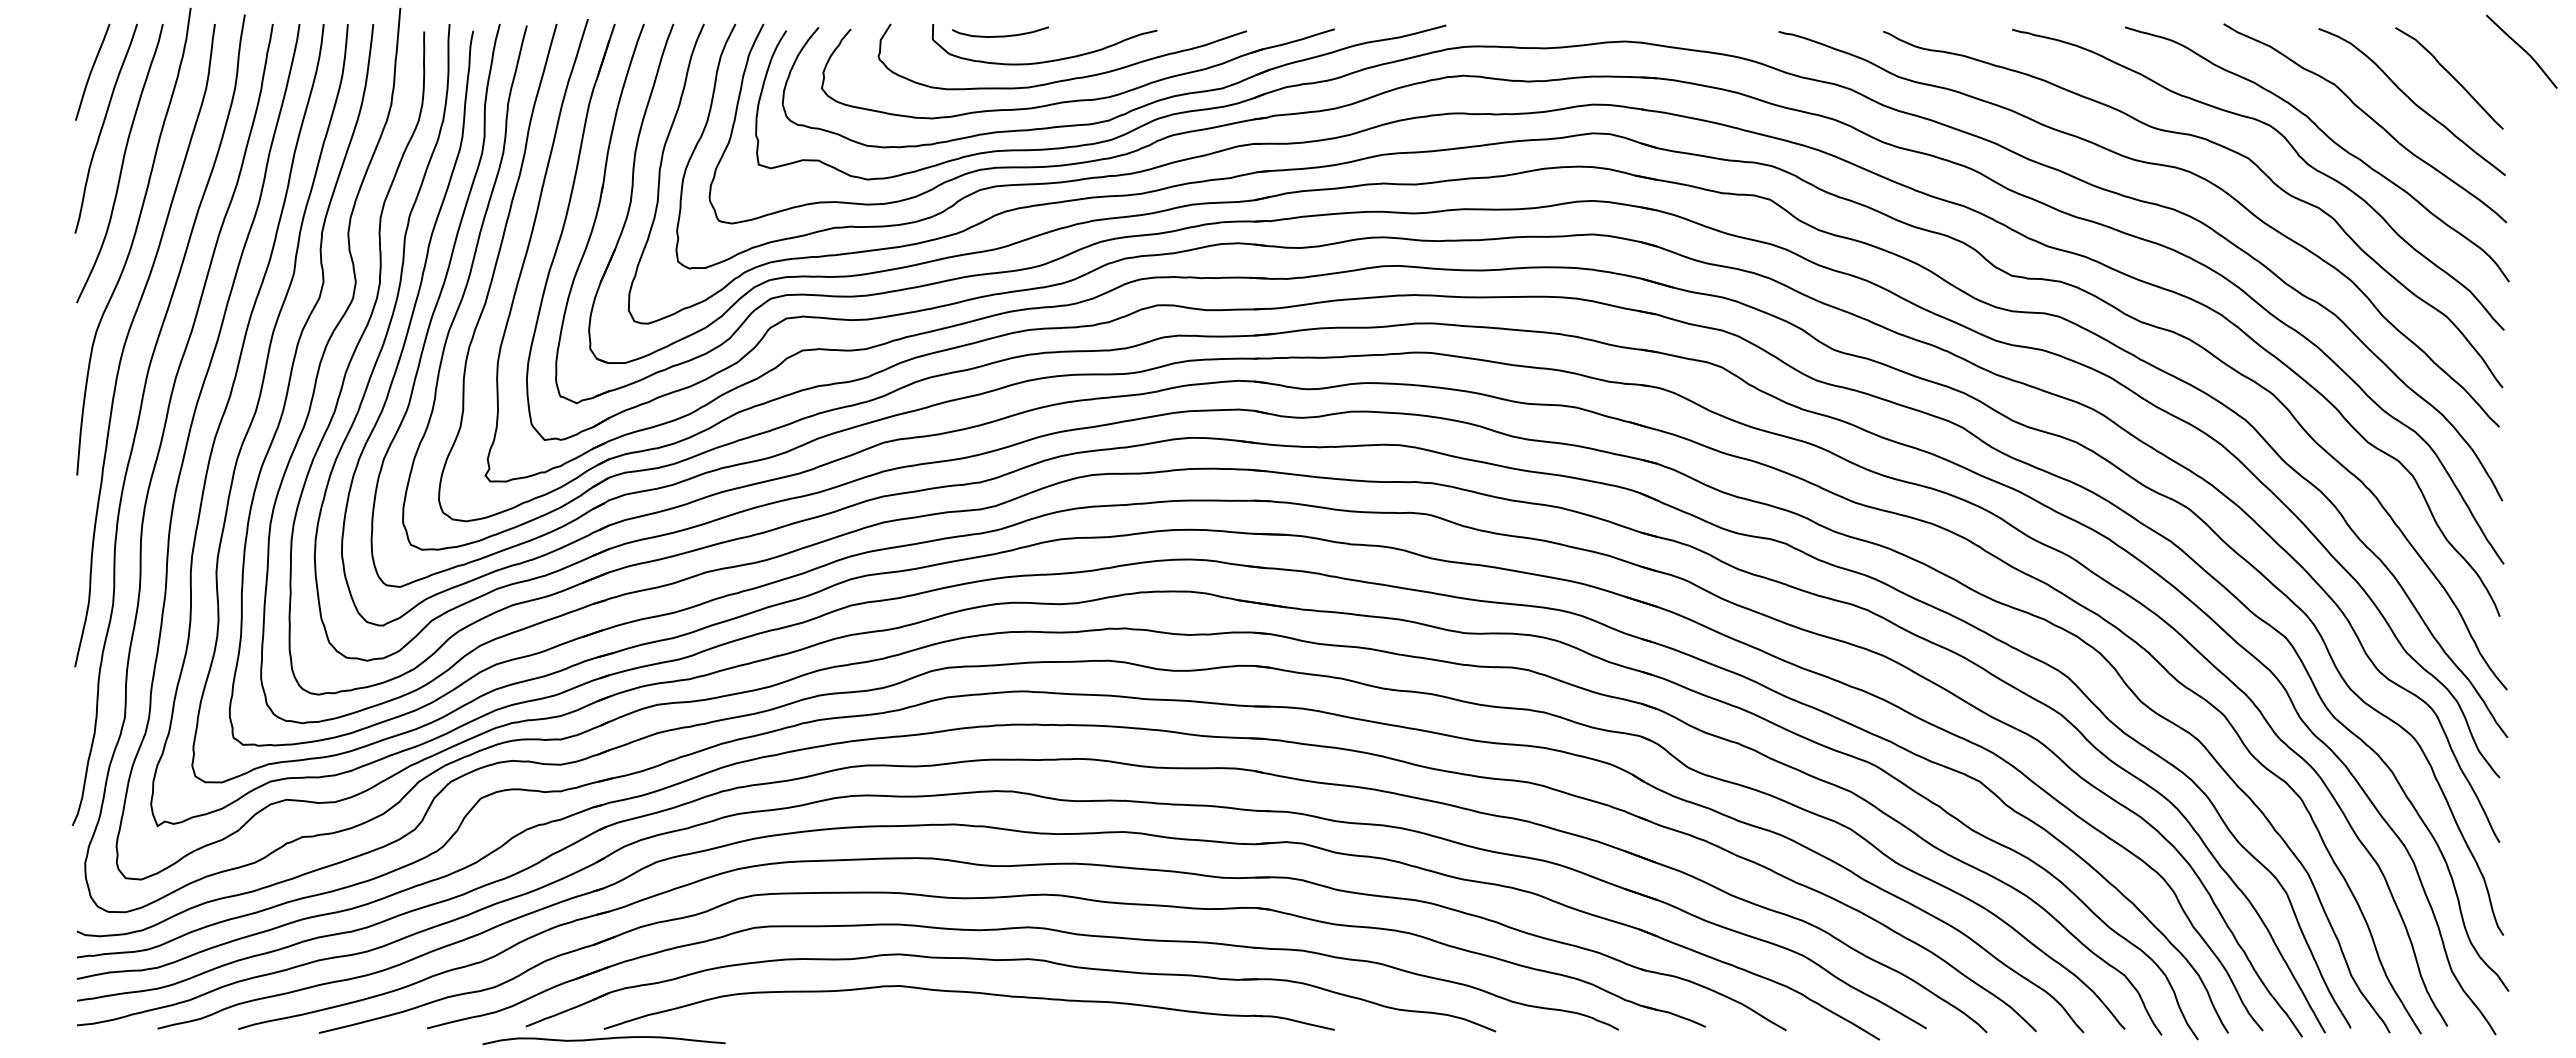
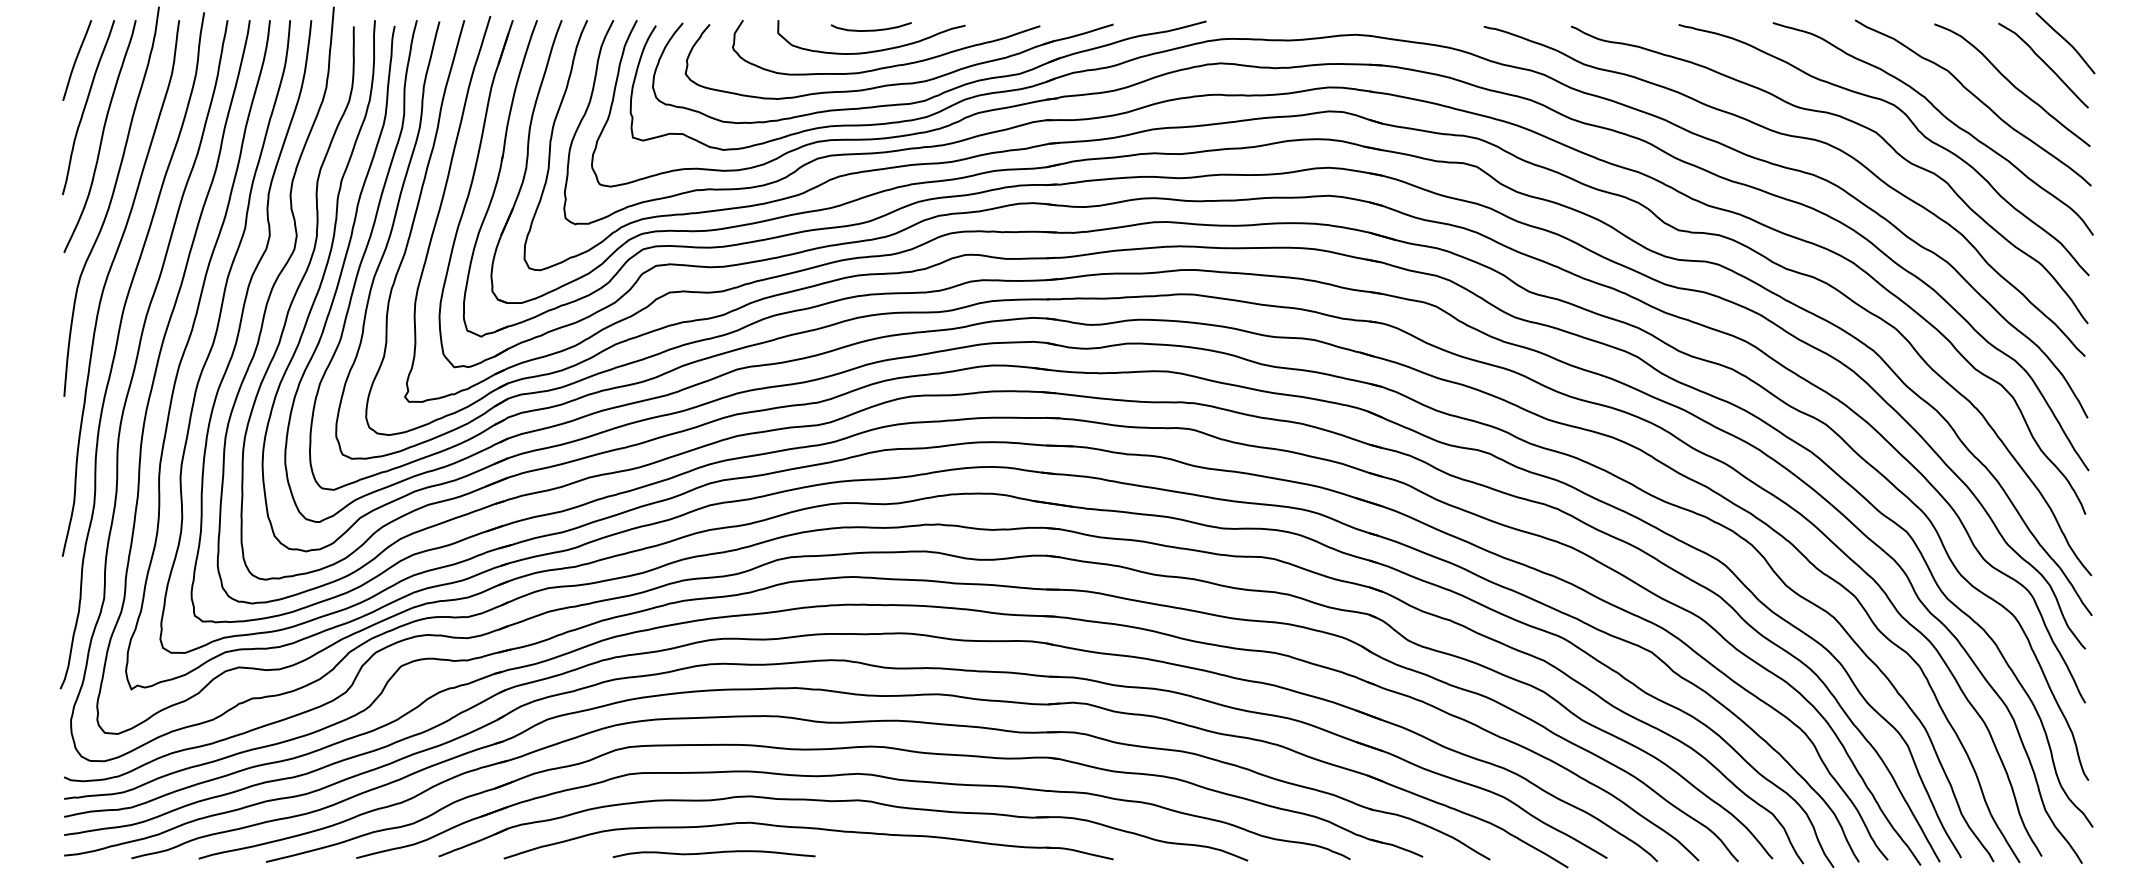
curve: (1000, 35) -> (871, 29), moved
curve: (2522, 49) -> (2066, 41), moved
curve: (603, 1039) -> (713, 853), moved

